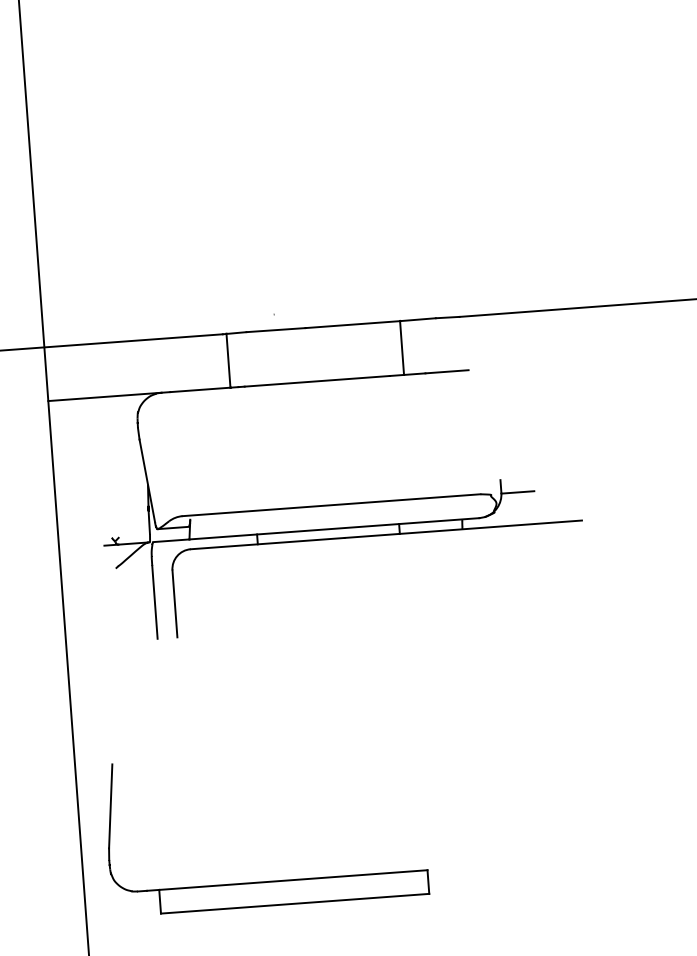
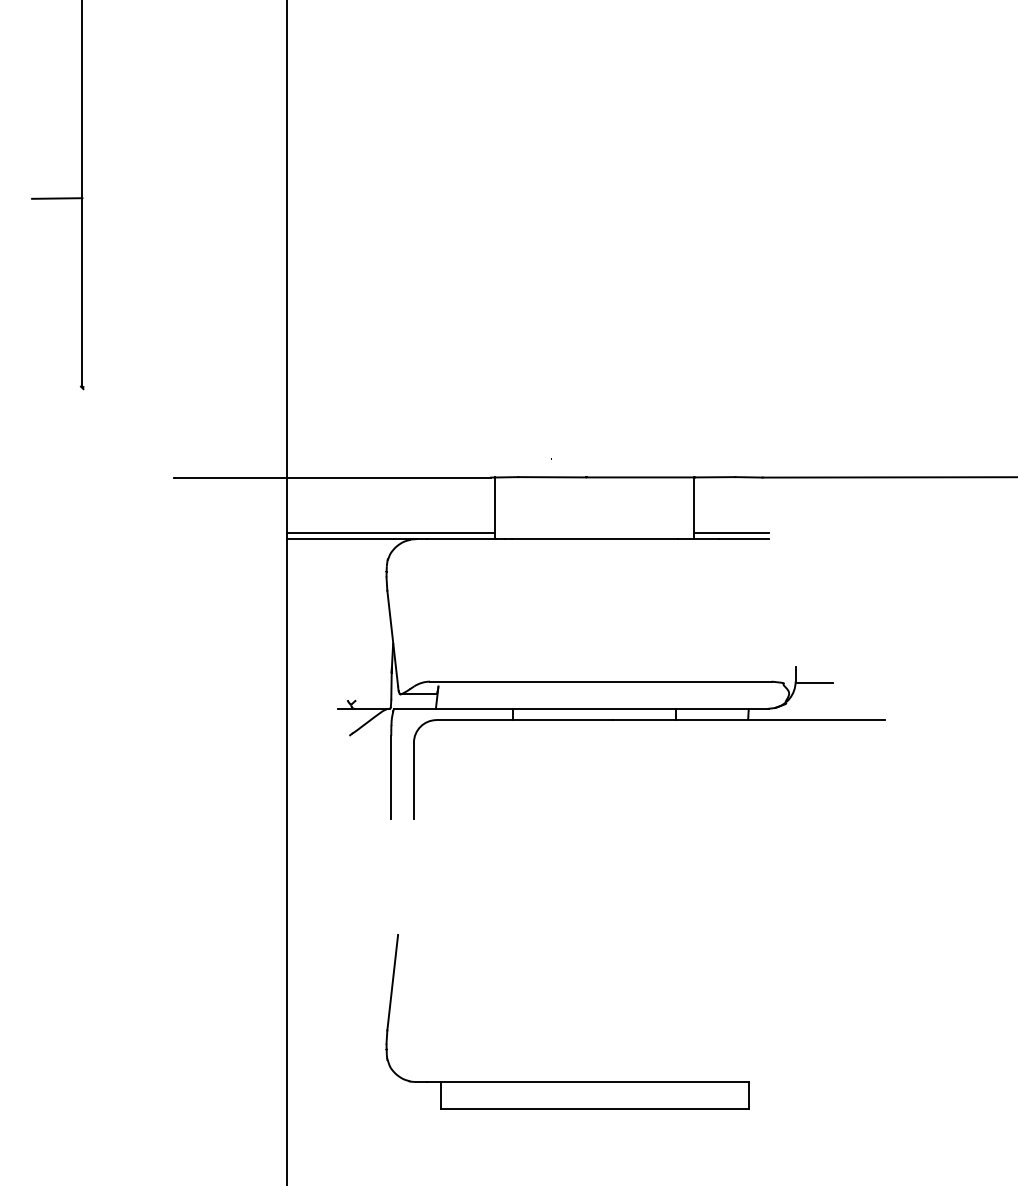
line: (435, 367) -> (731, 533), added
line: (138, 389) -> (390, 533), added
part: (269, 881) -> (567, 1081), moved

